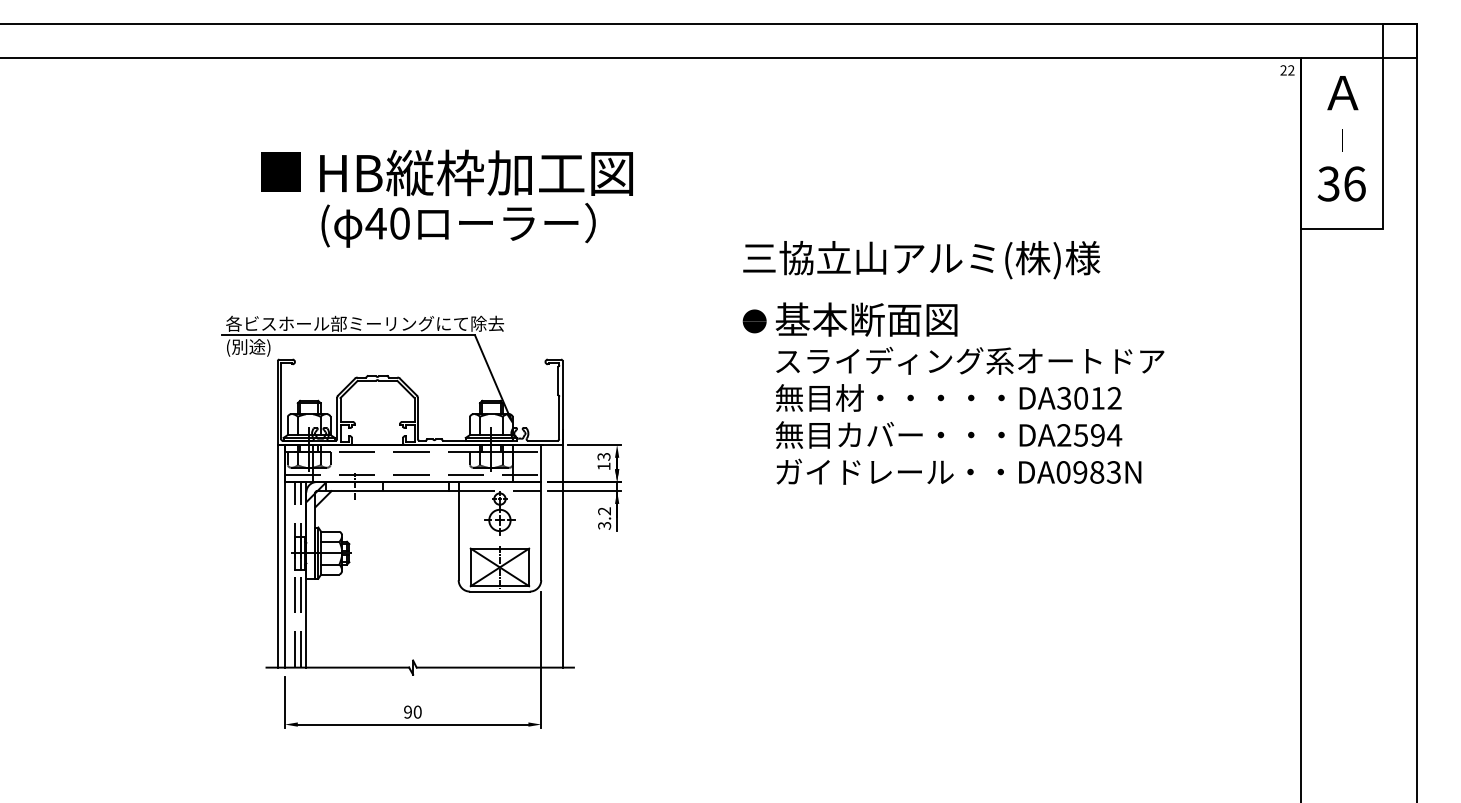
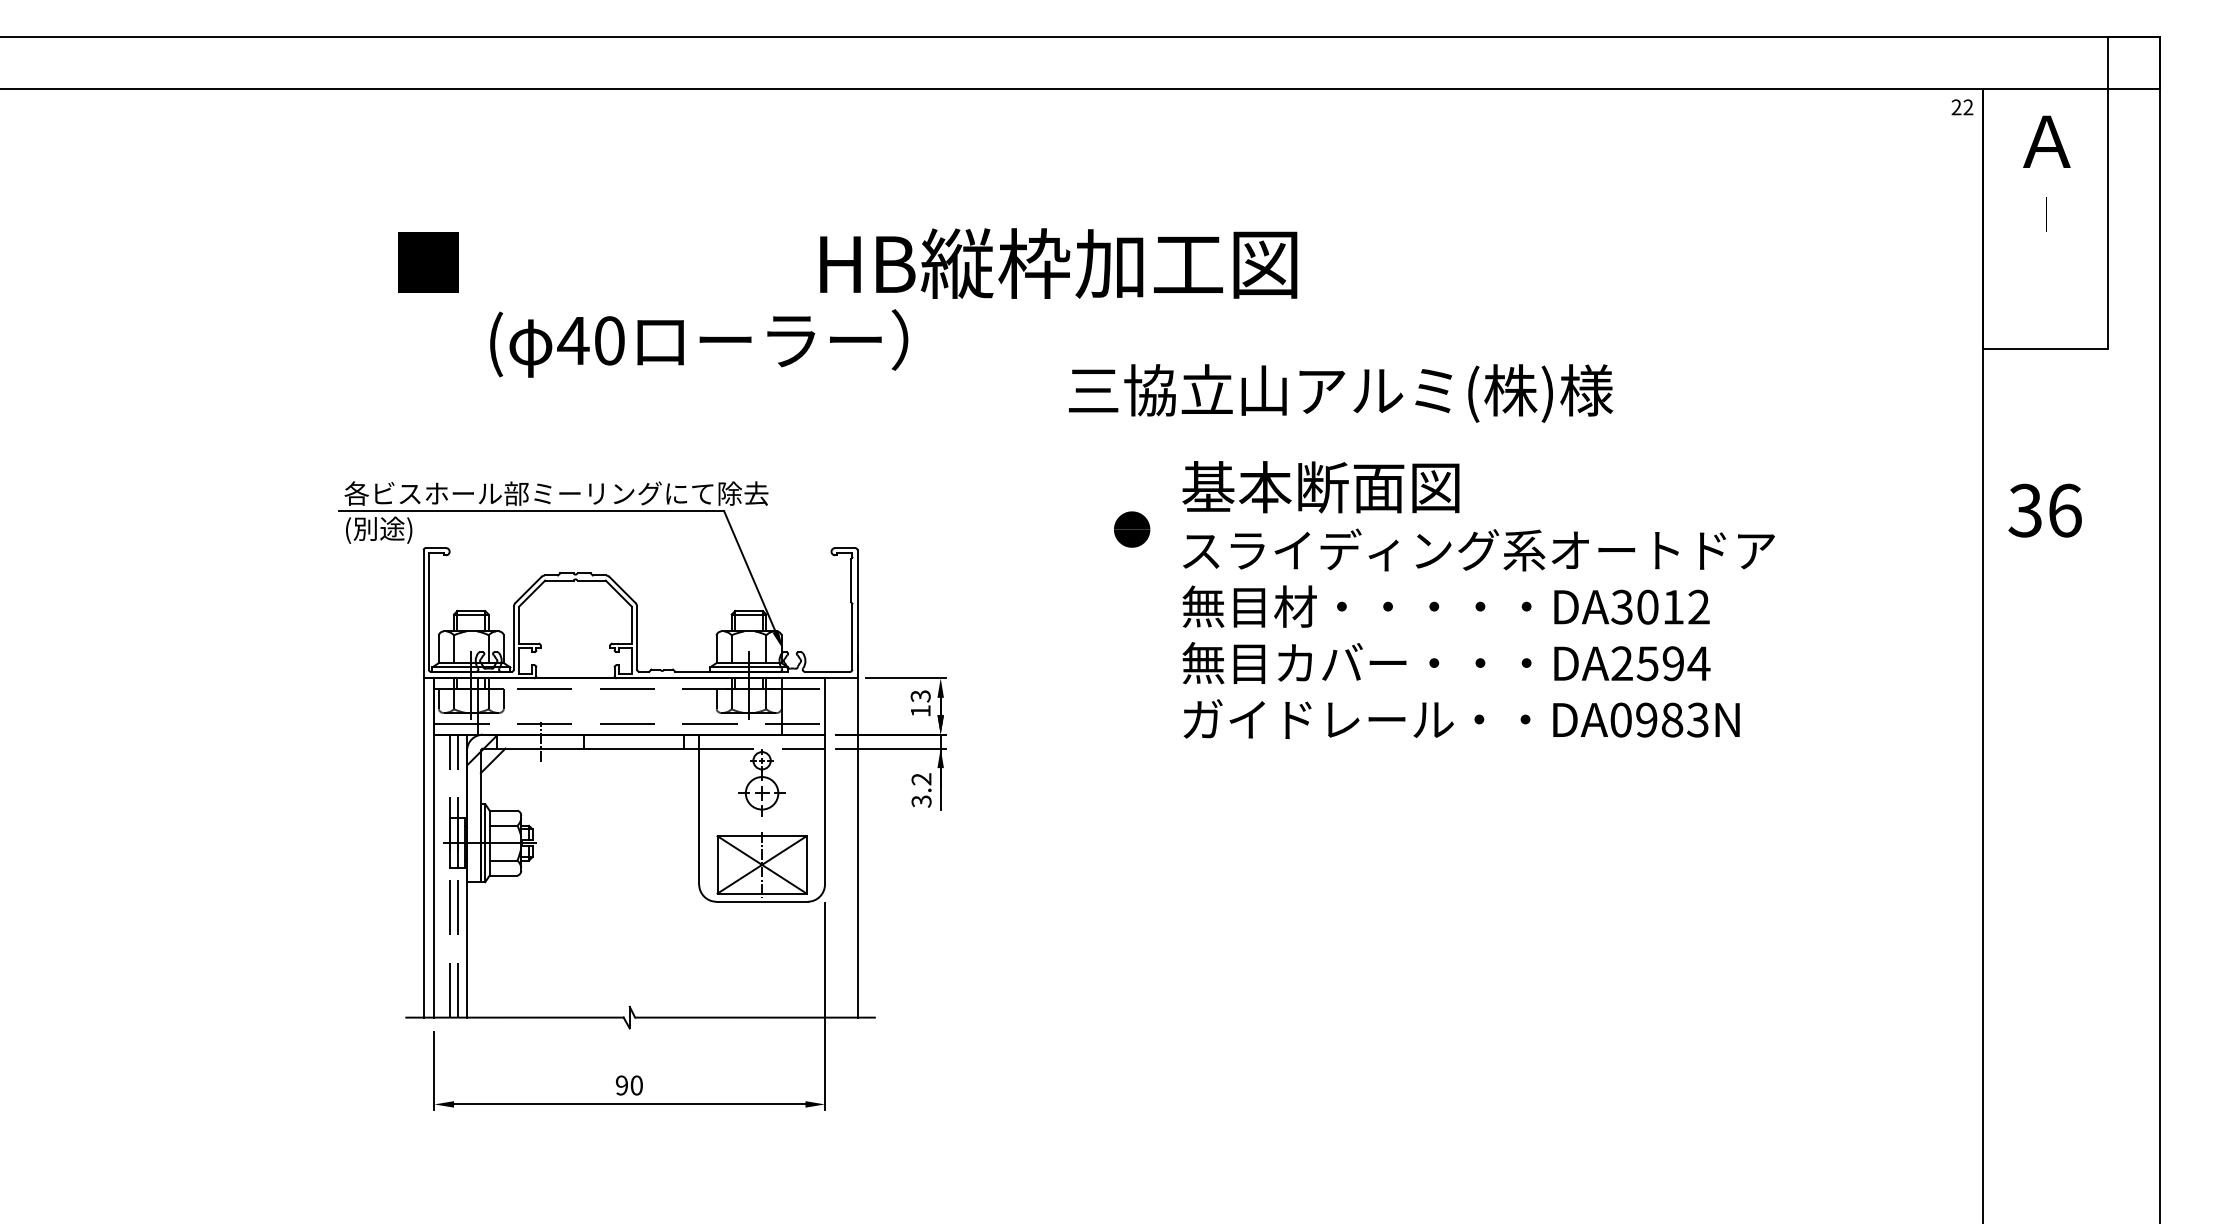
text: (476, 172) -> (1058, 262), moved
text: (1341, 183) -> (2044, 509), moved
text: (921, 260) -> (1340, 394), moved
part: (754, 321) -> (1131, 529), moved

